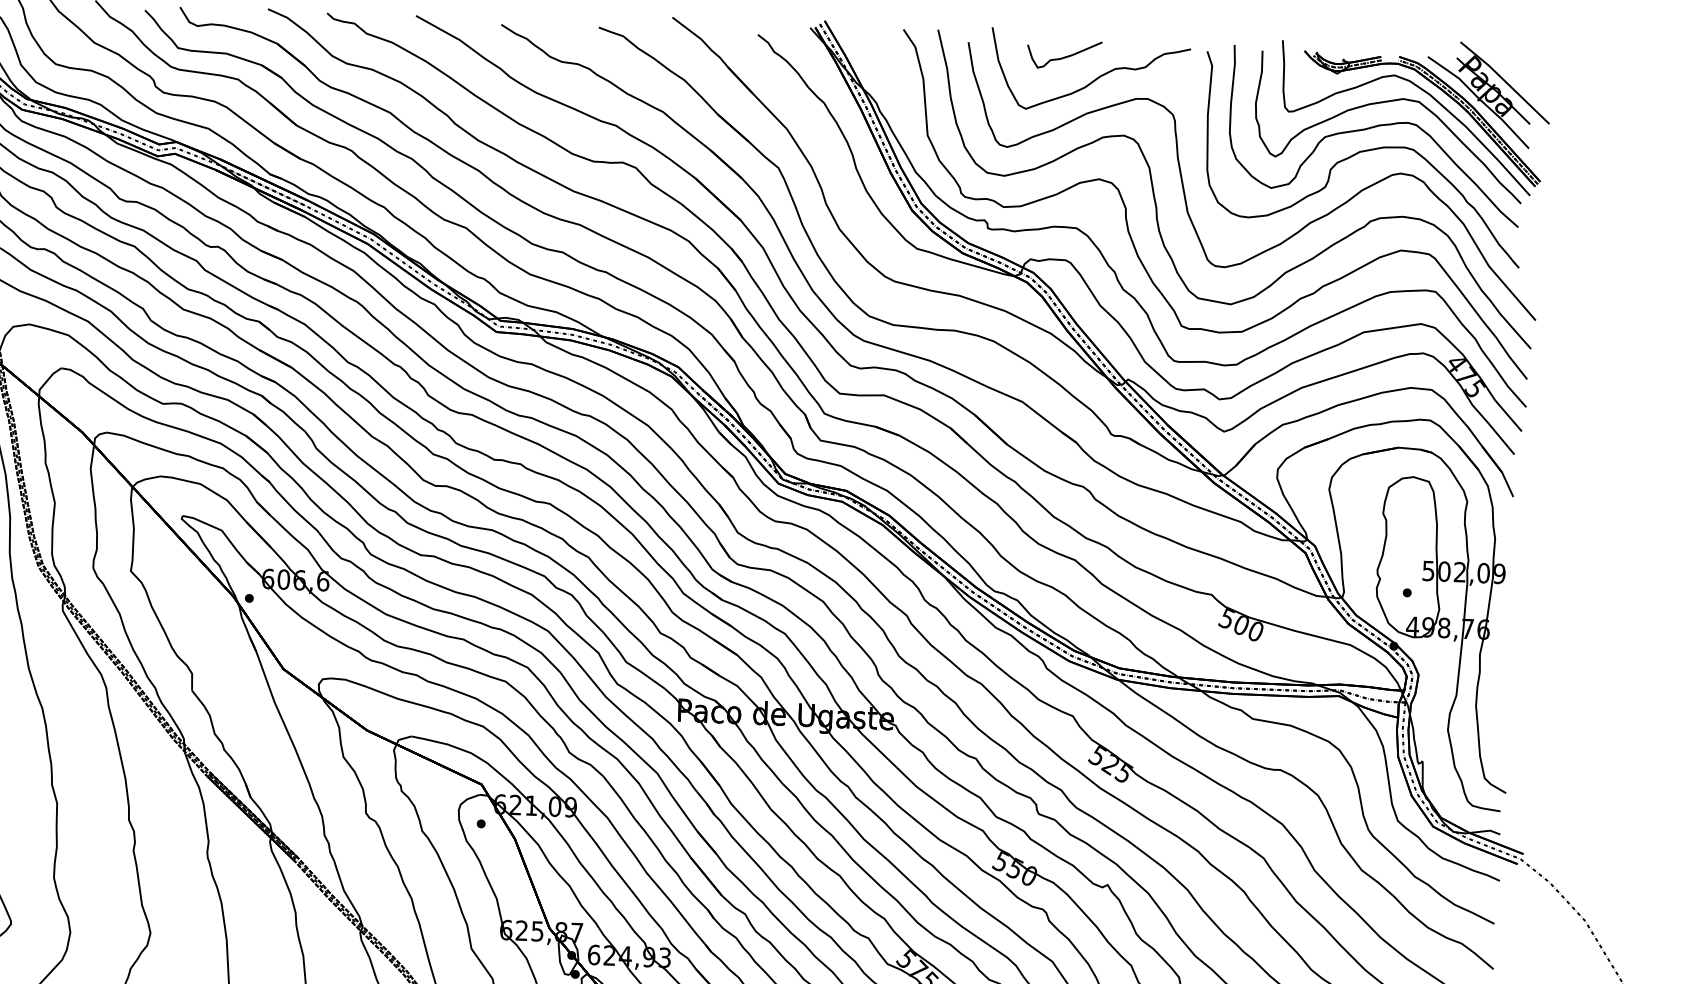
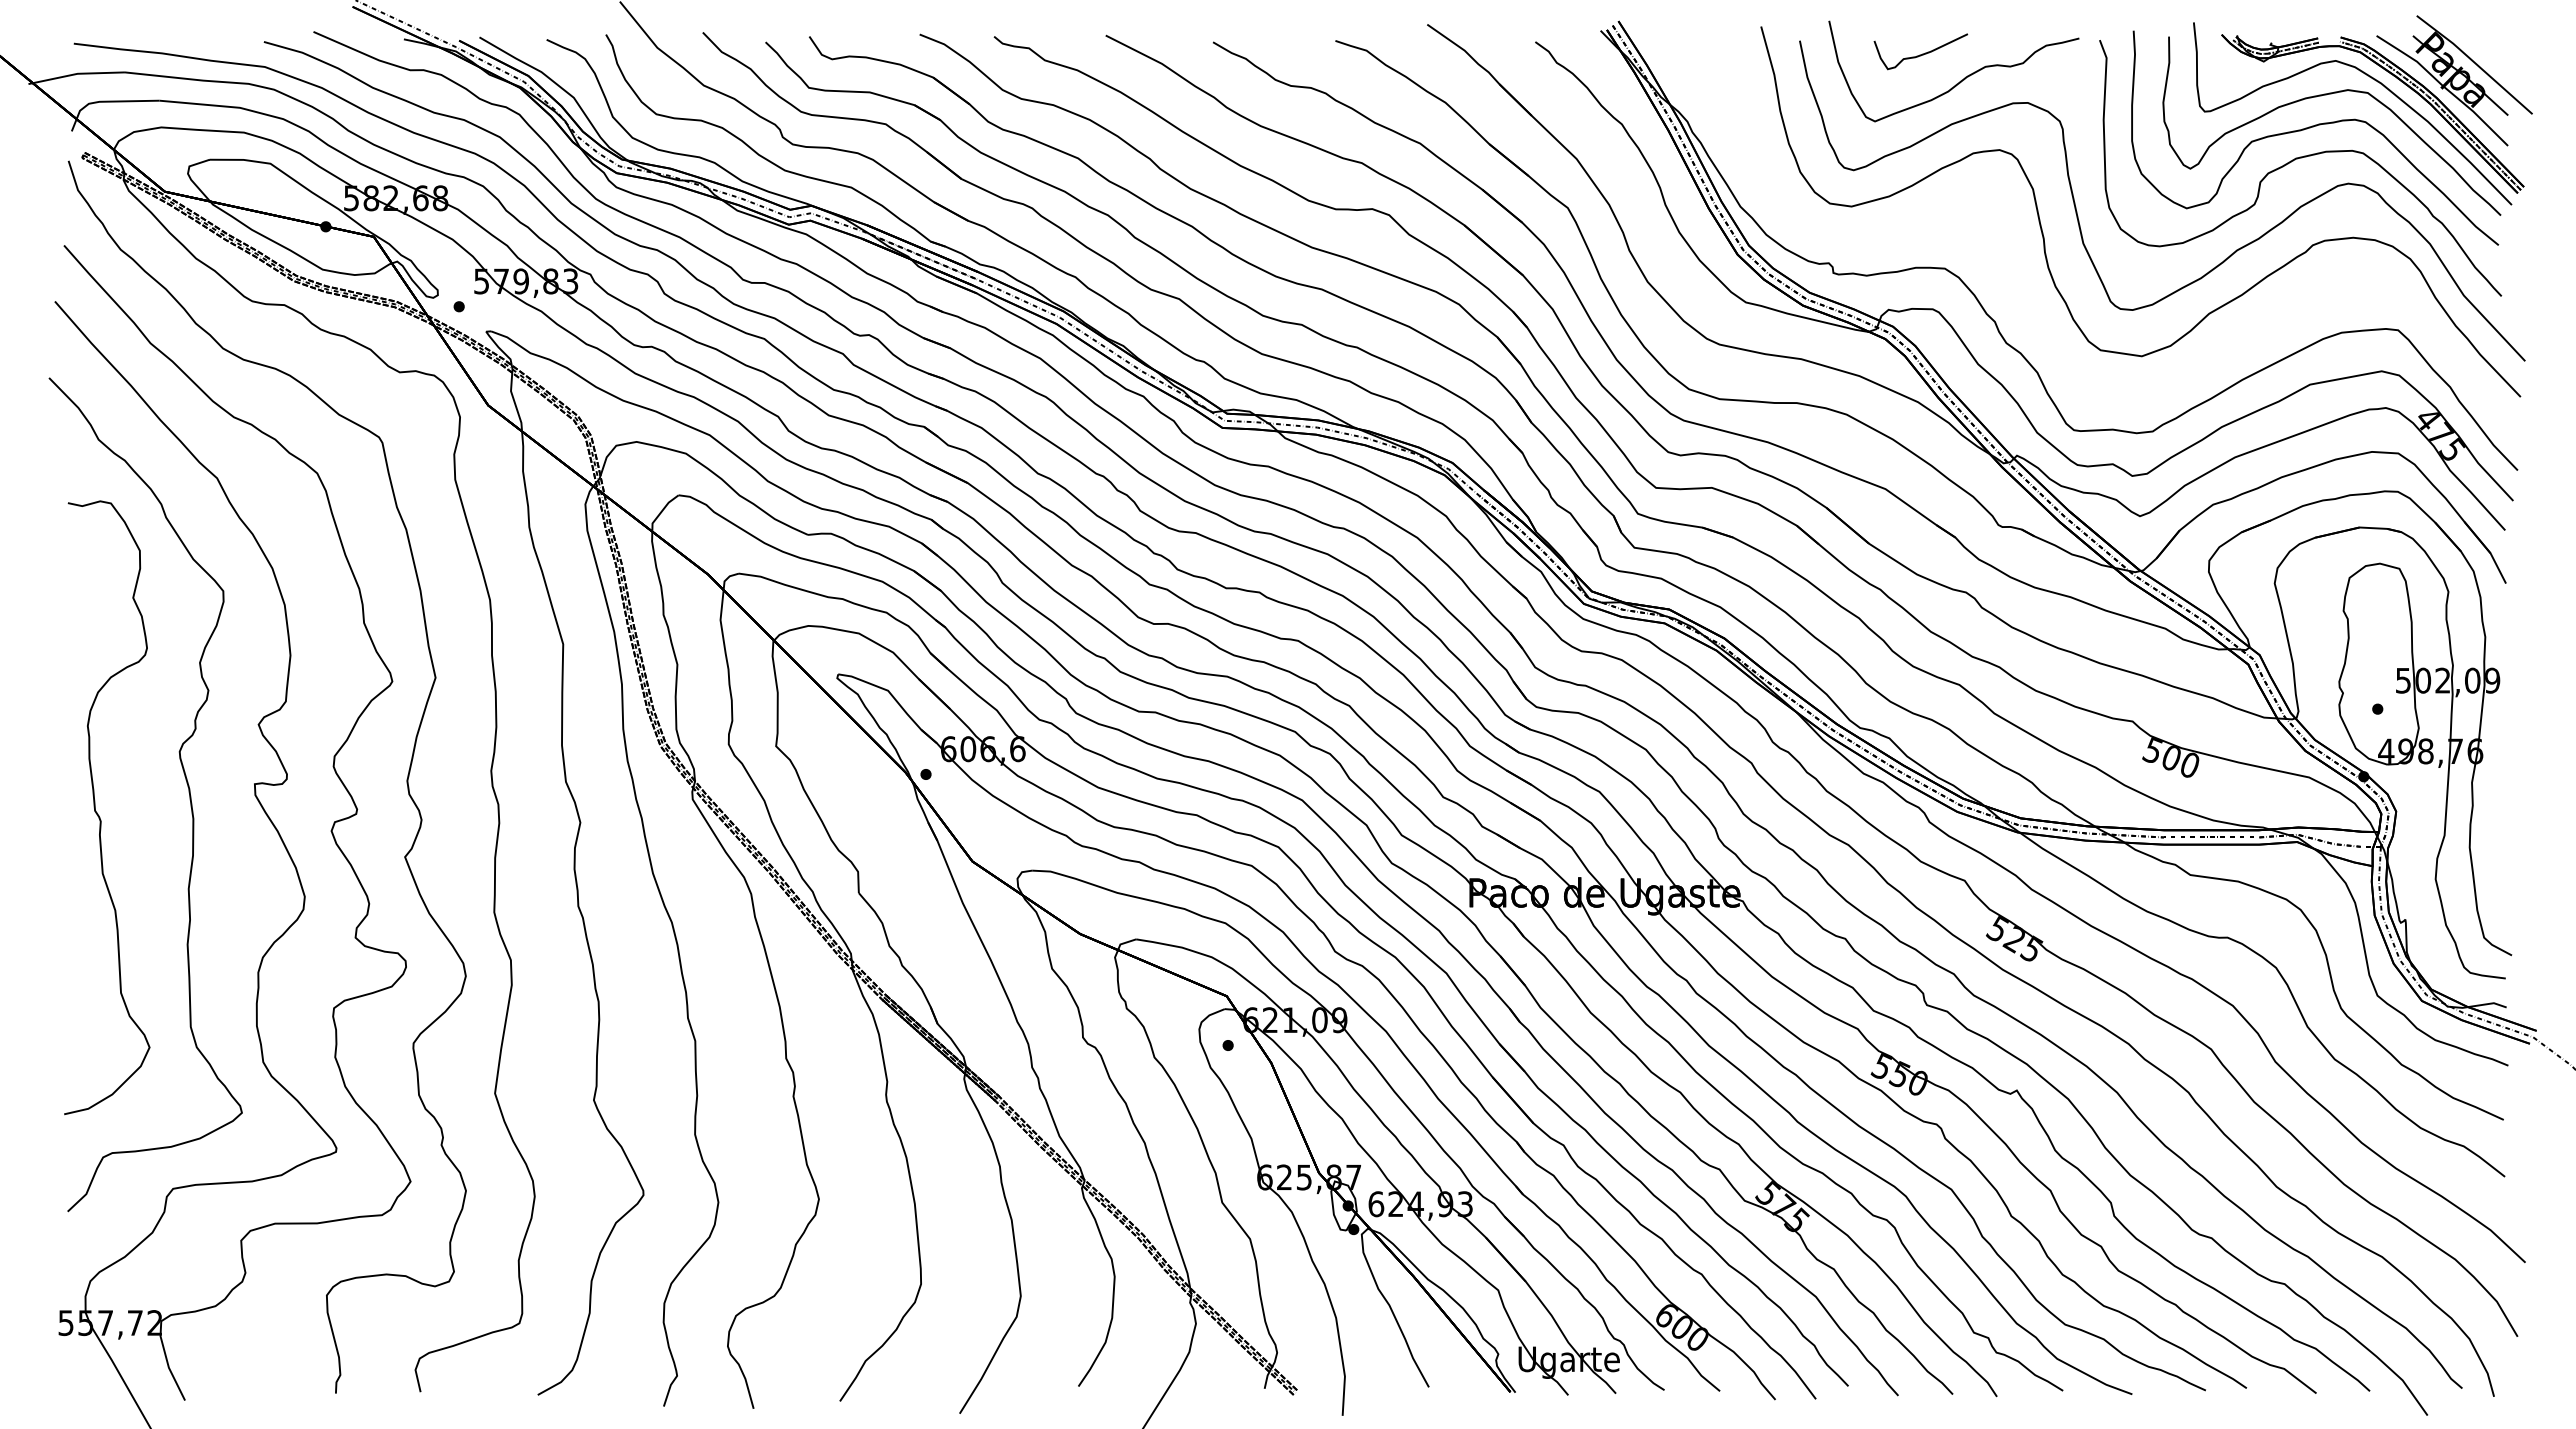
curve: (1126, 207) -> (2006, 240), removed

